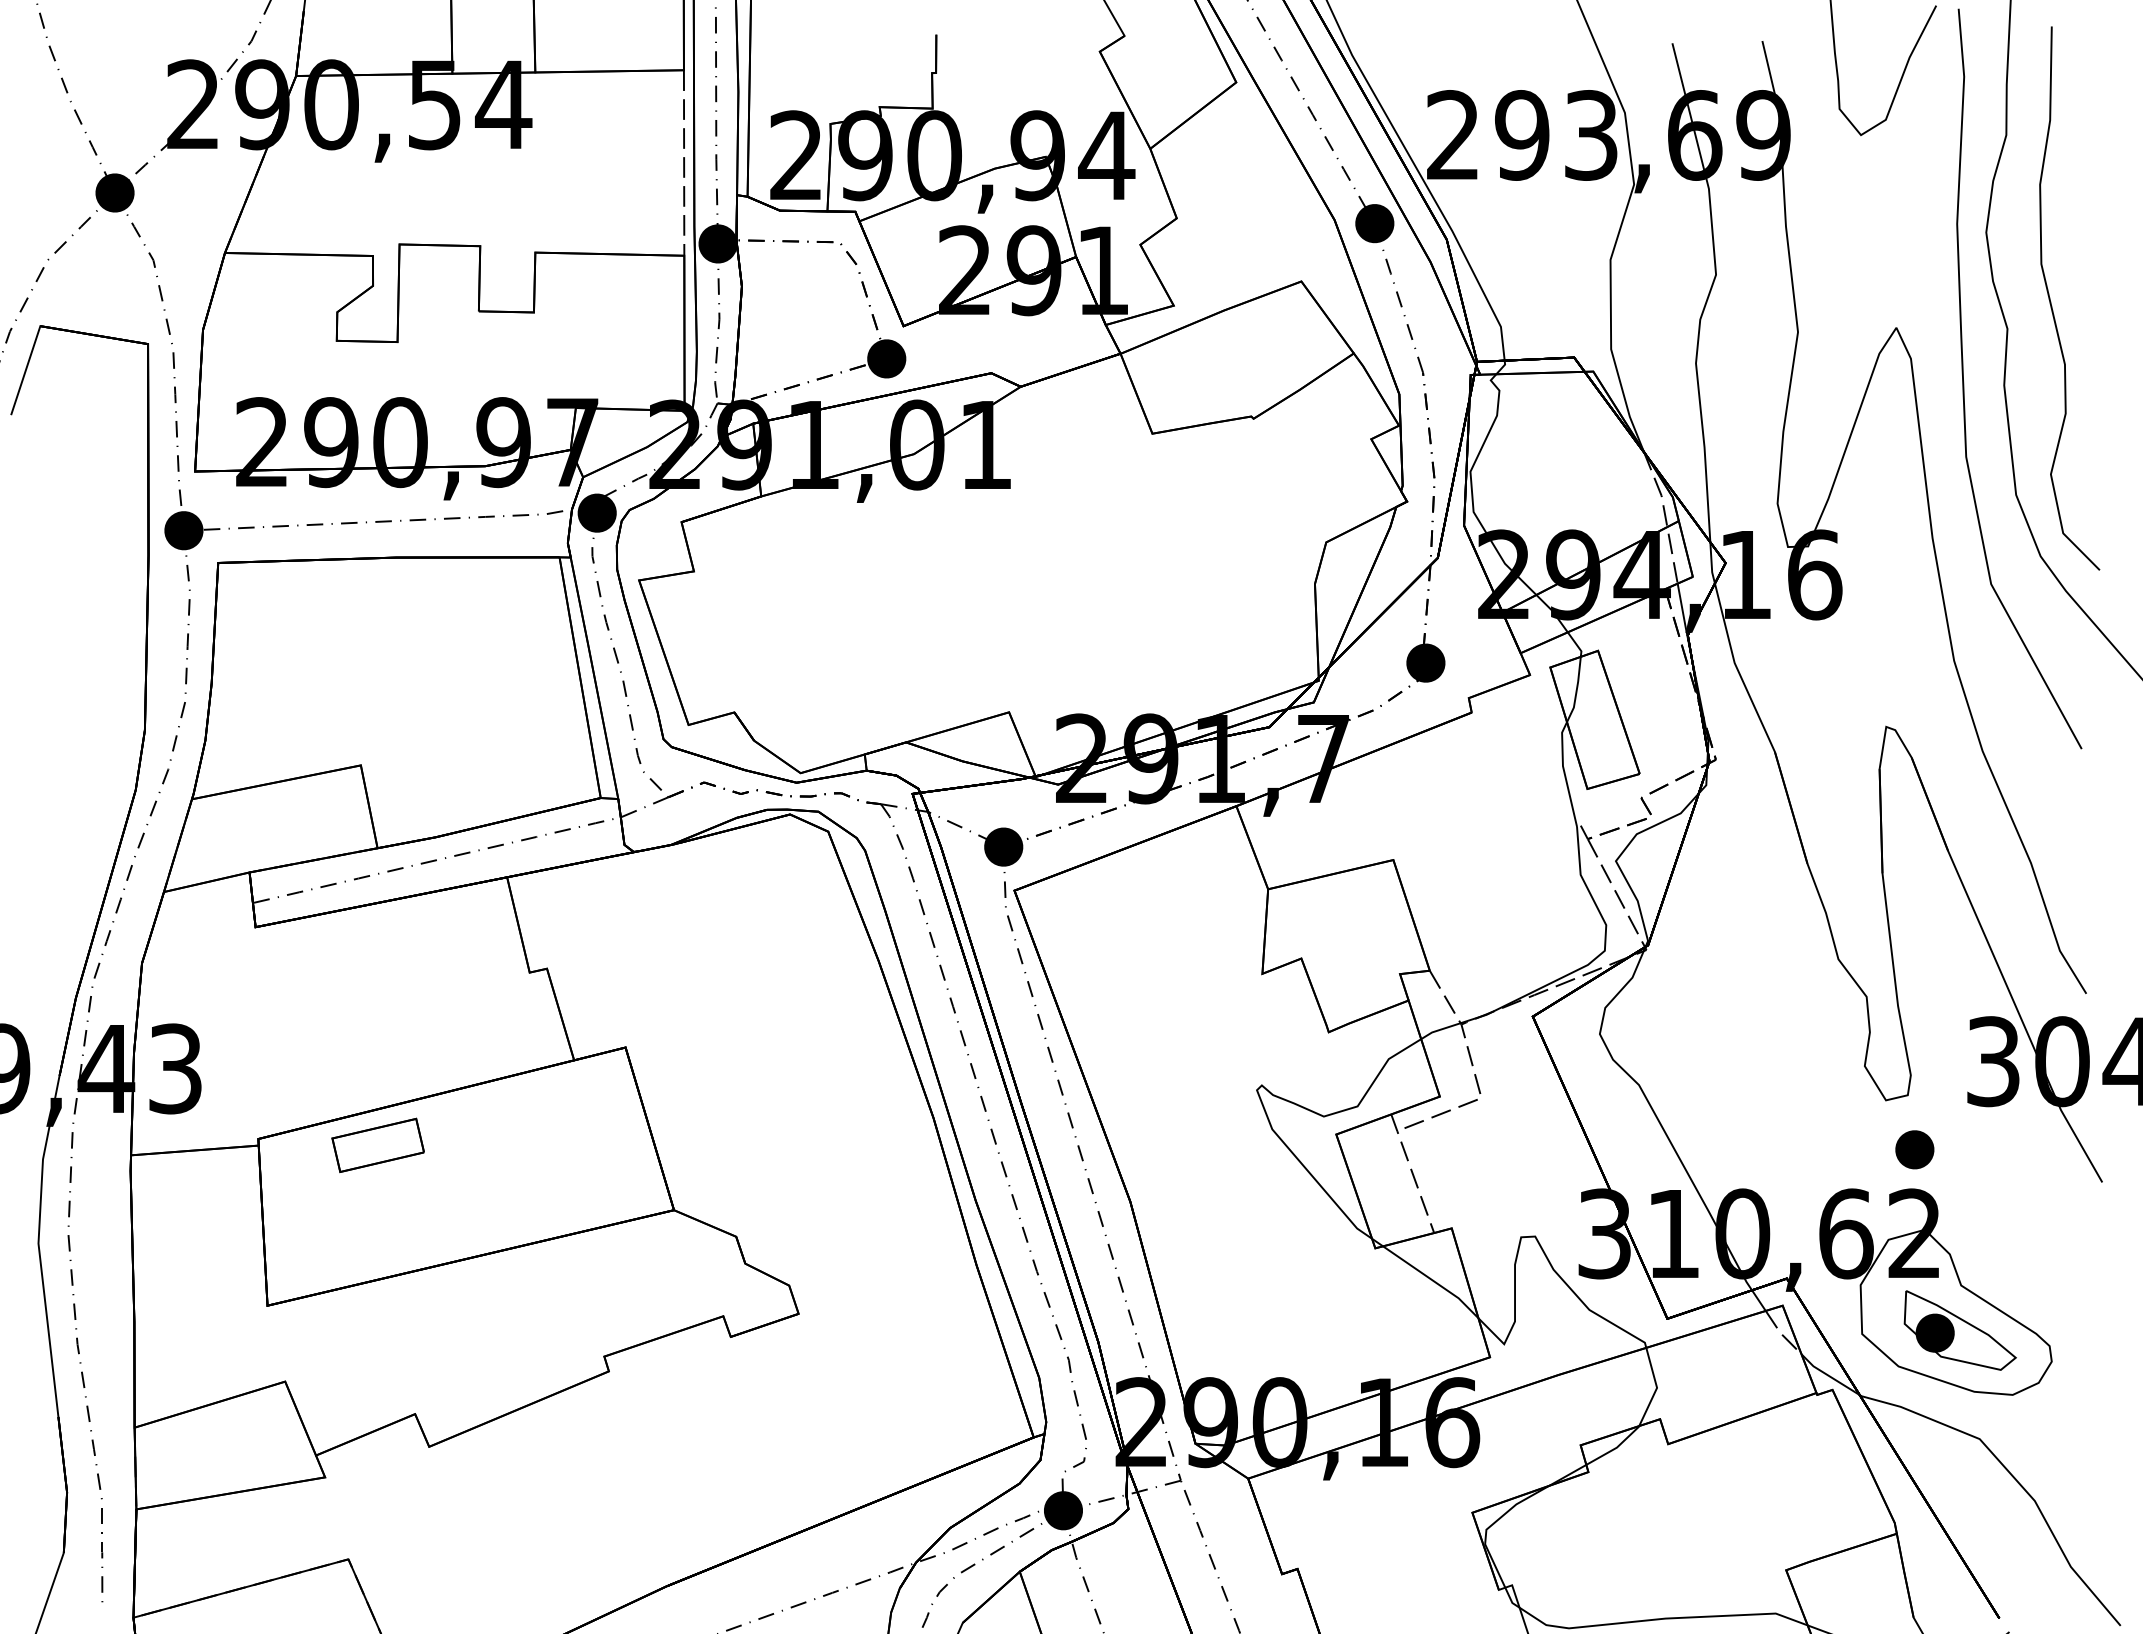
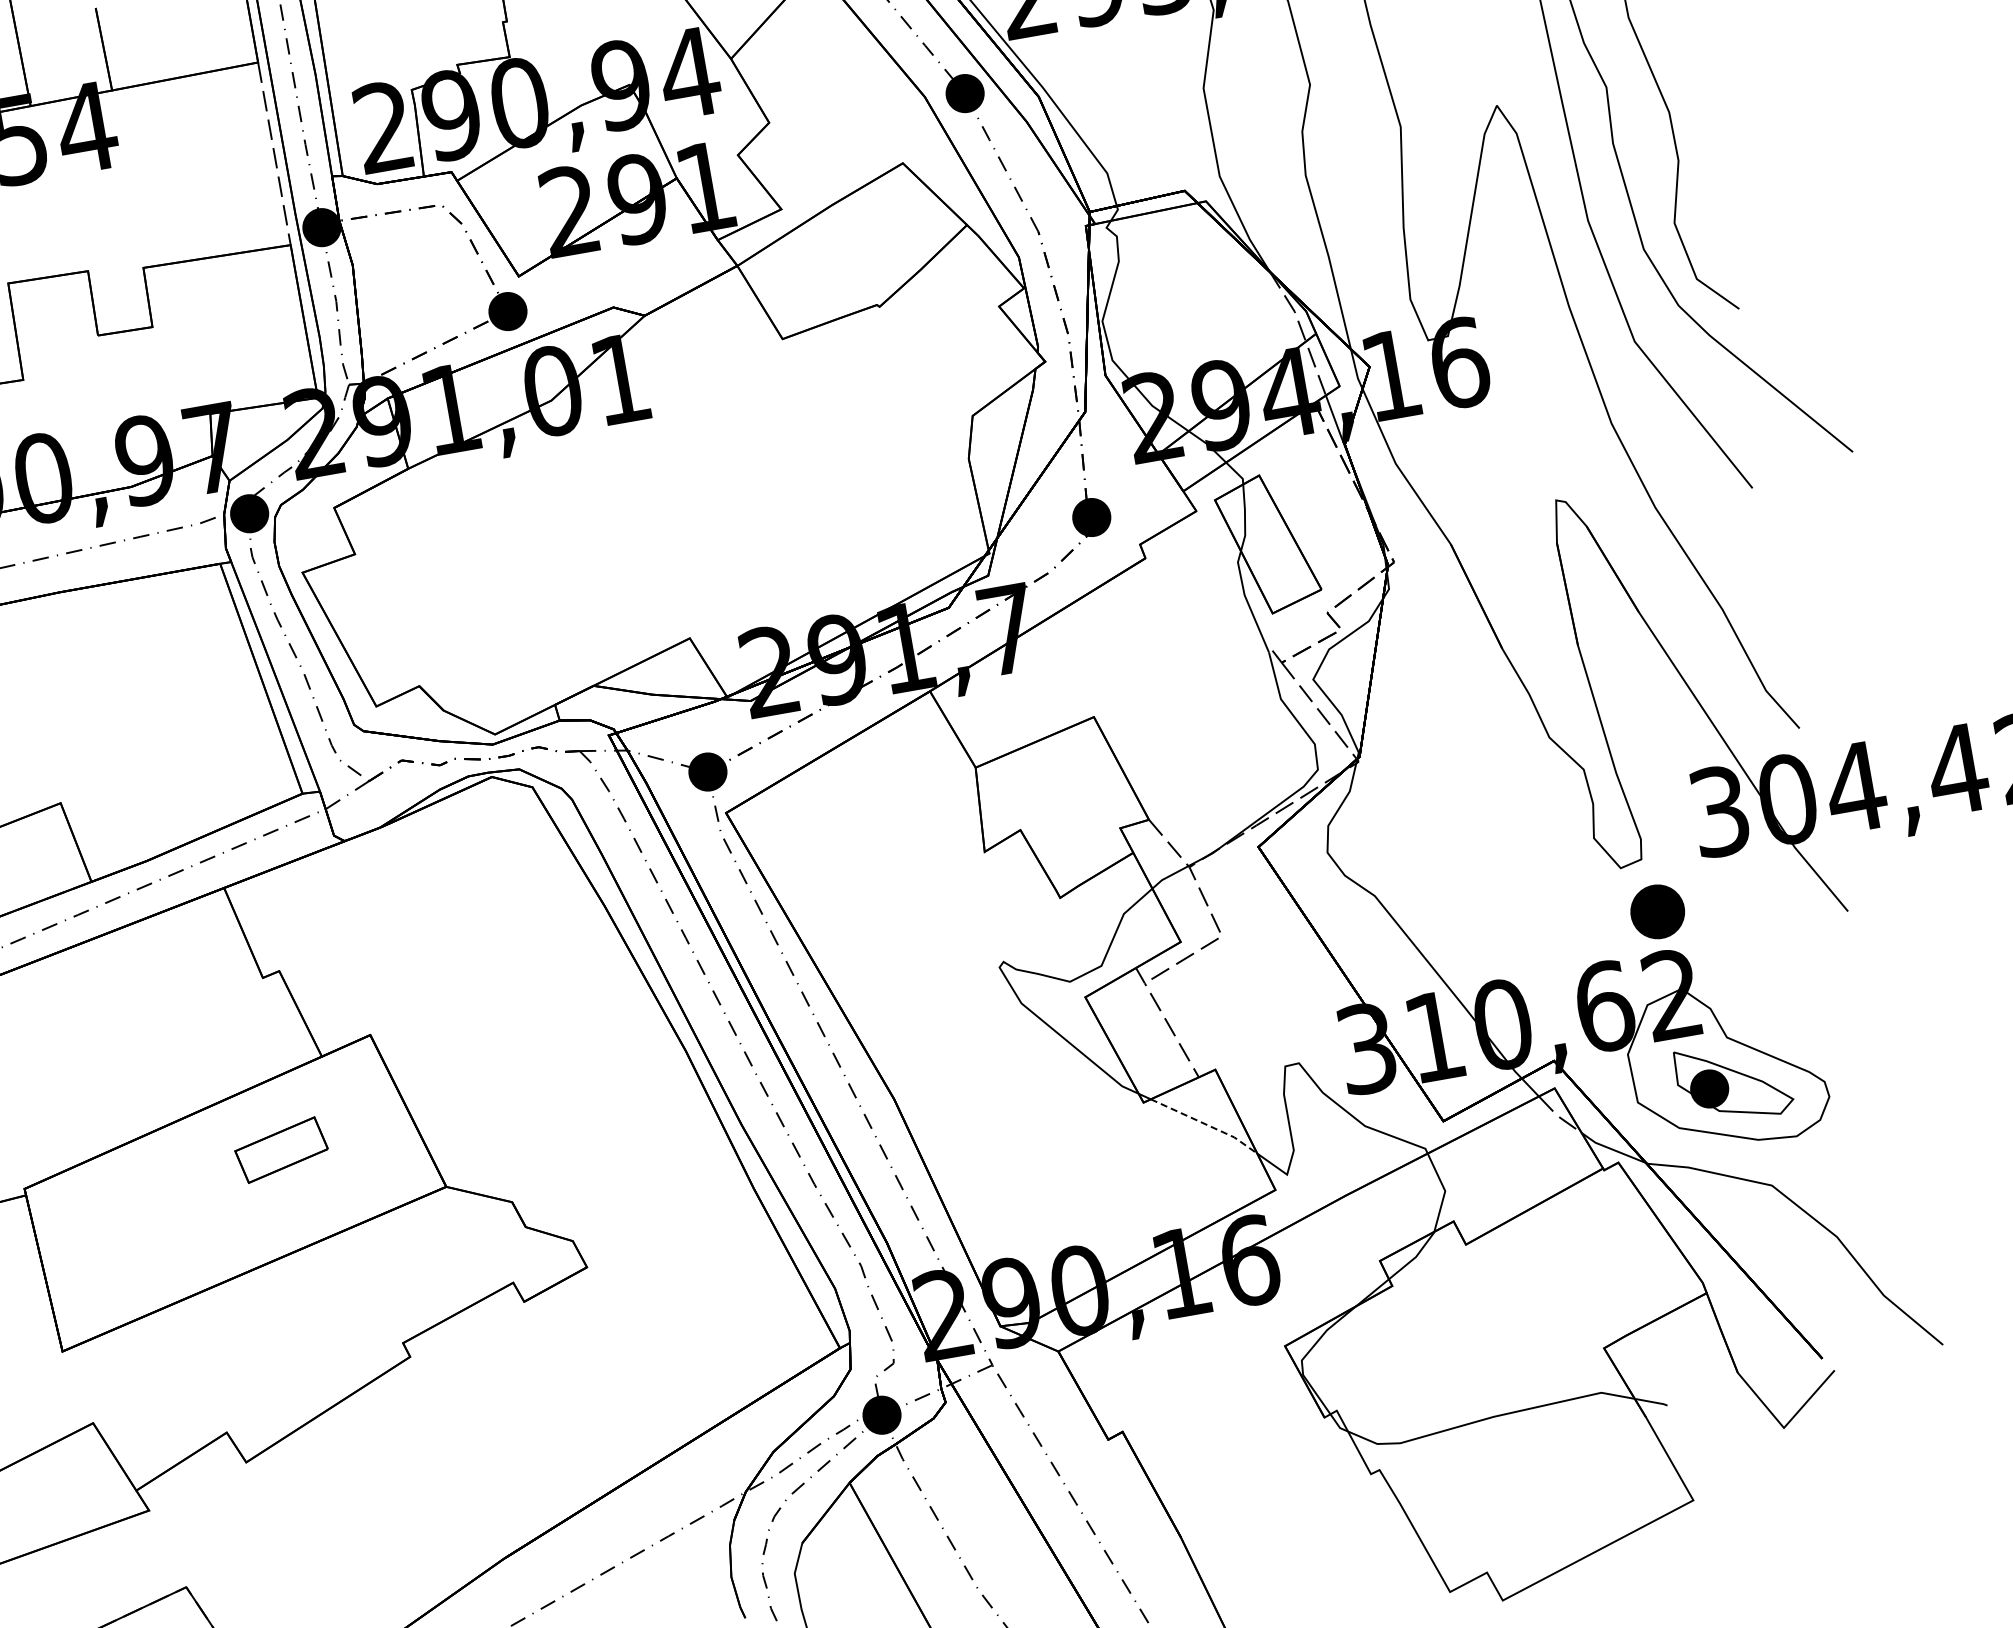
part: (377, 1145) -> (280, 1150), moved
part: (1914, 1149) -> (1657, 911), size x1.4
line: (1433, 1280) -> (1206, 1124), solid -> dashed

